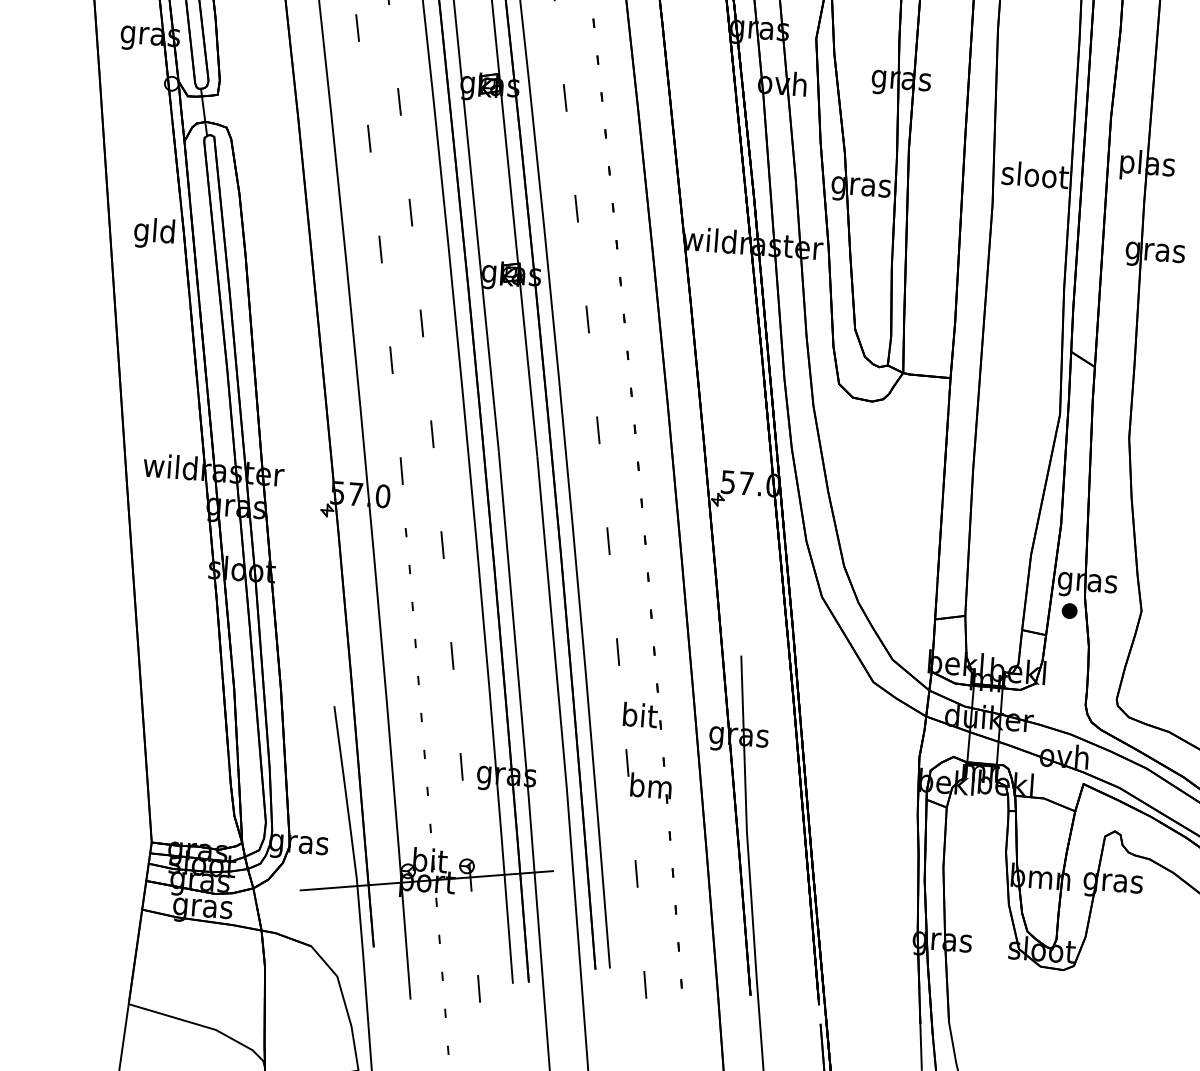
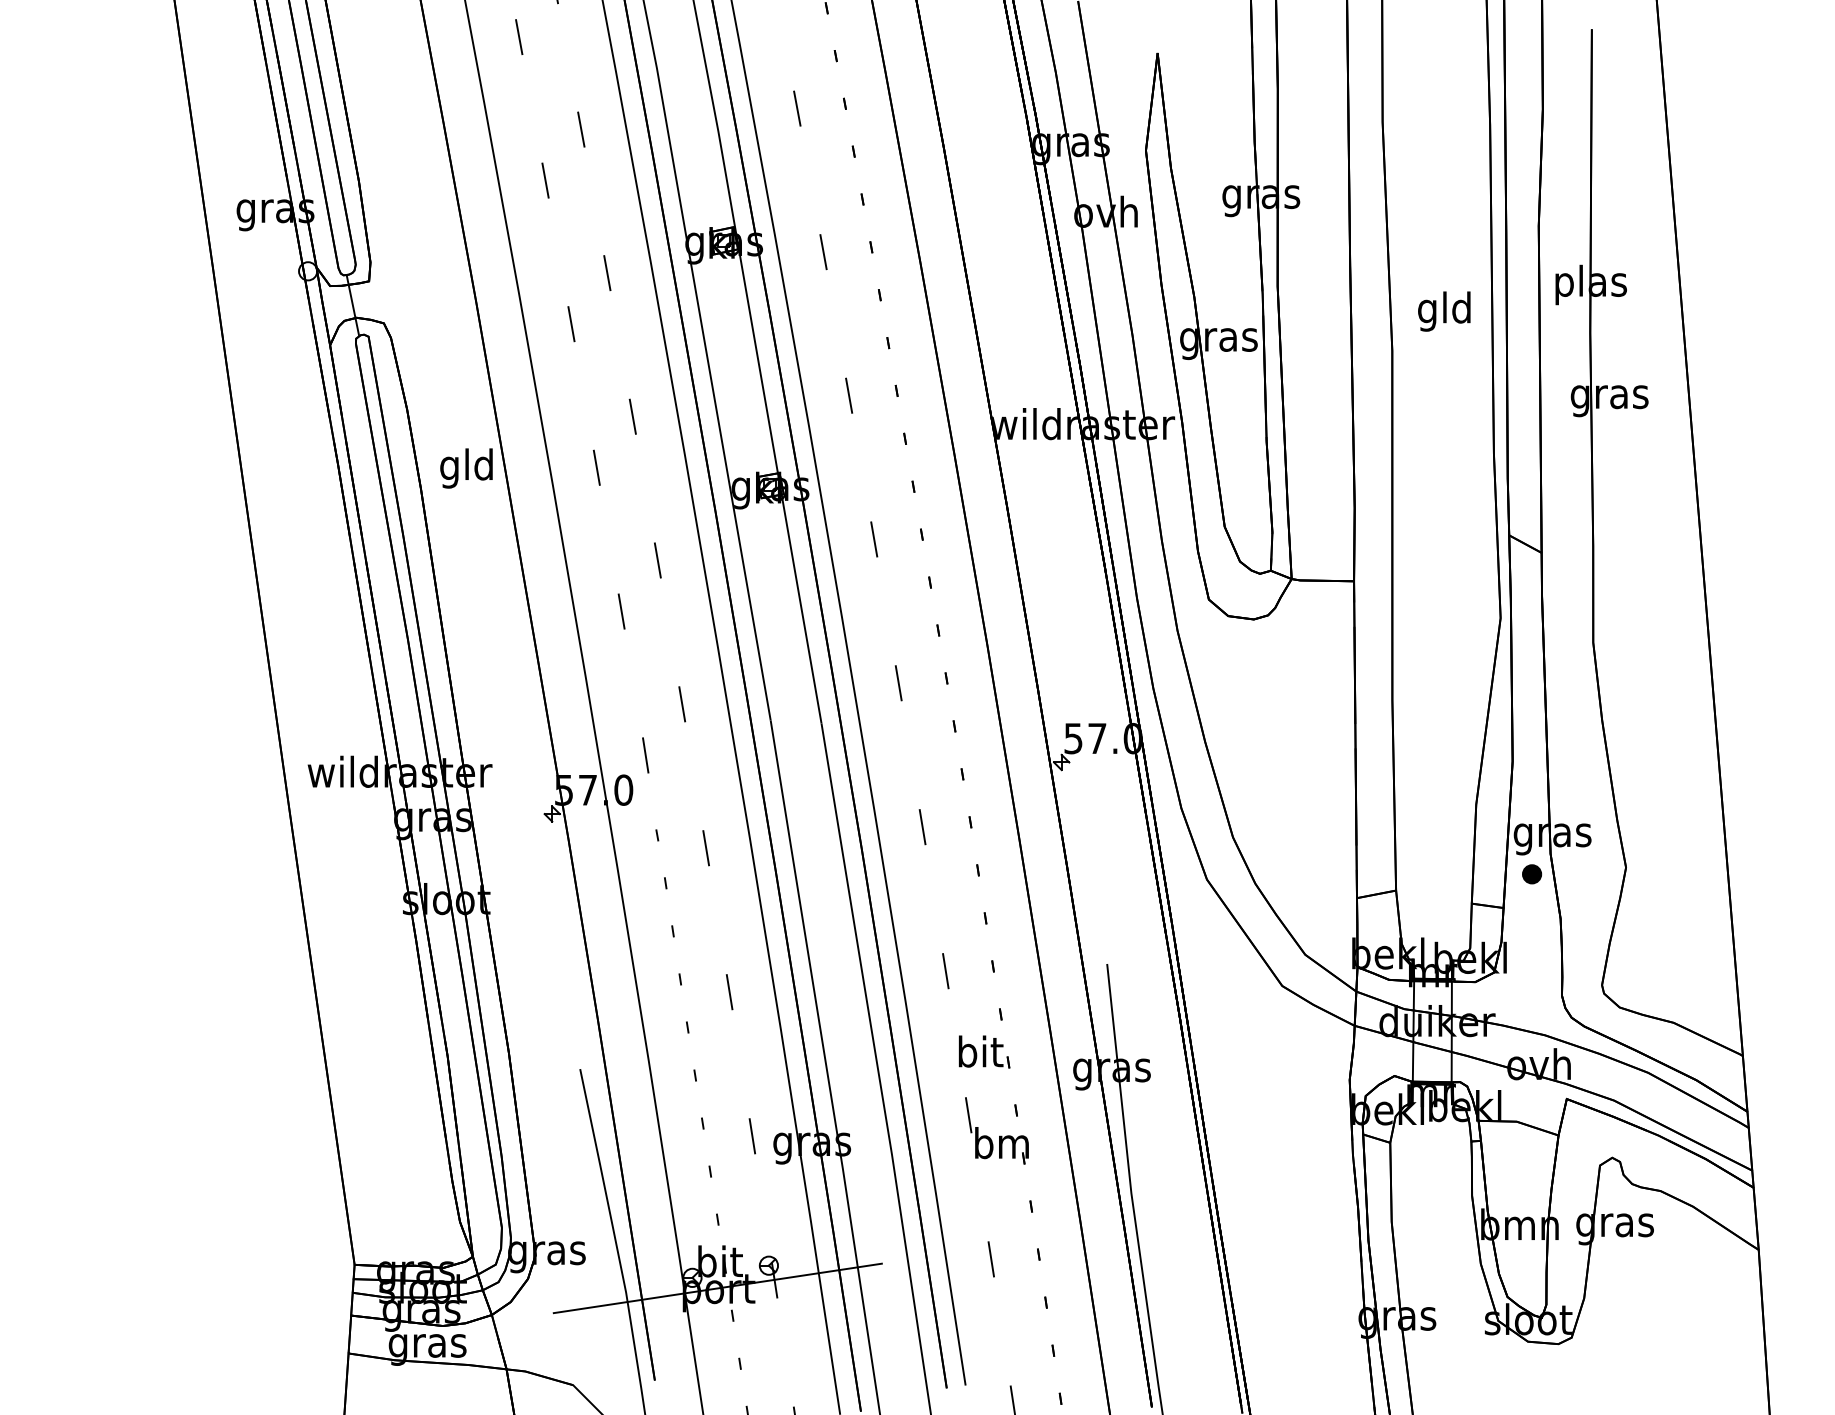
text: (1035, 177) -> (1445, 311), sloot -> gld
text: (154, 233) -> (466, 468), moved

